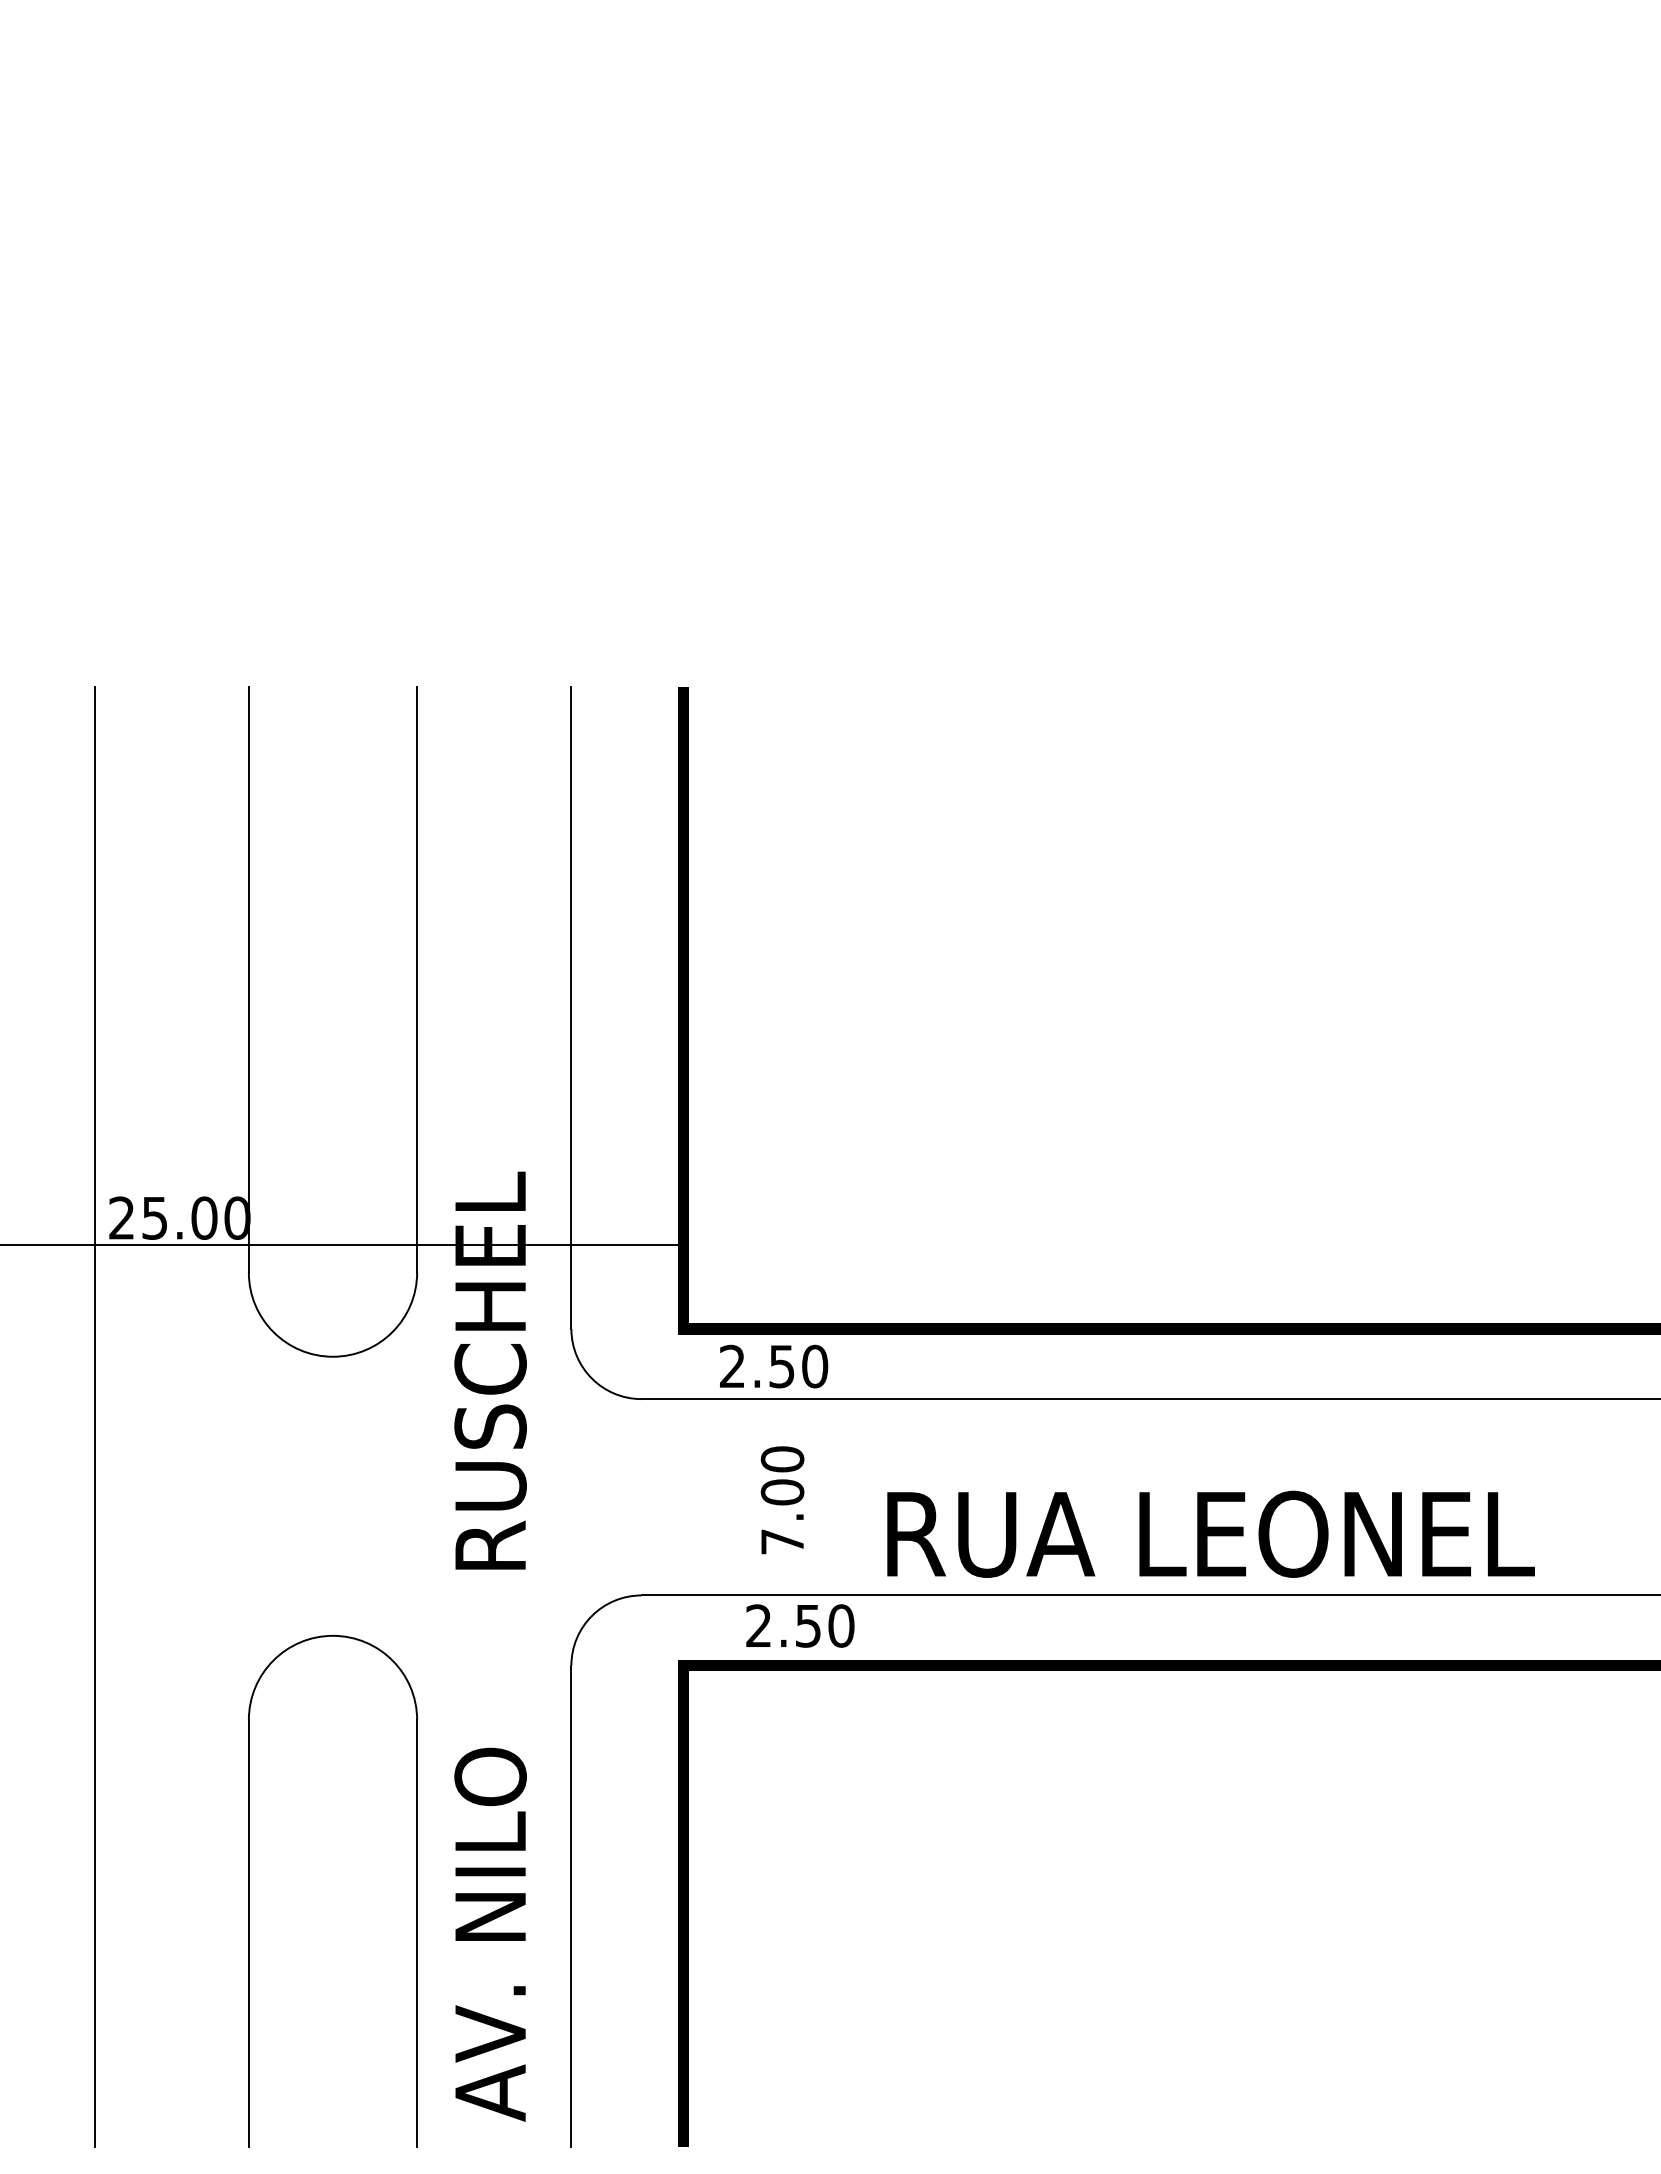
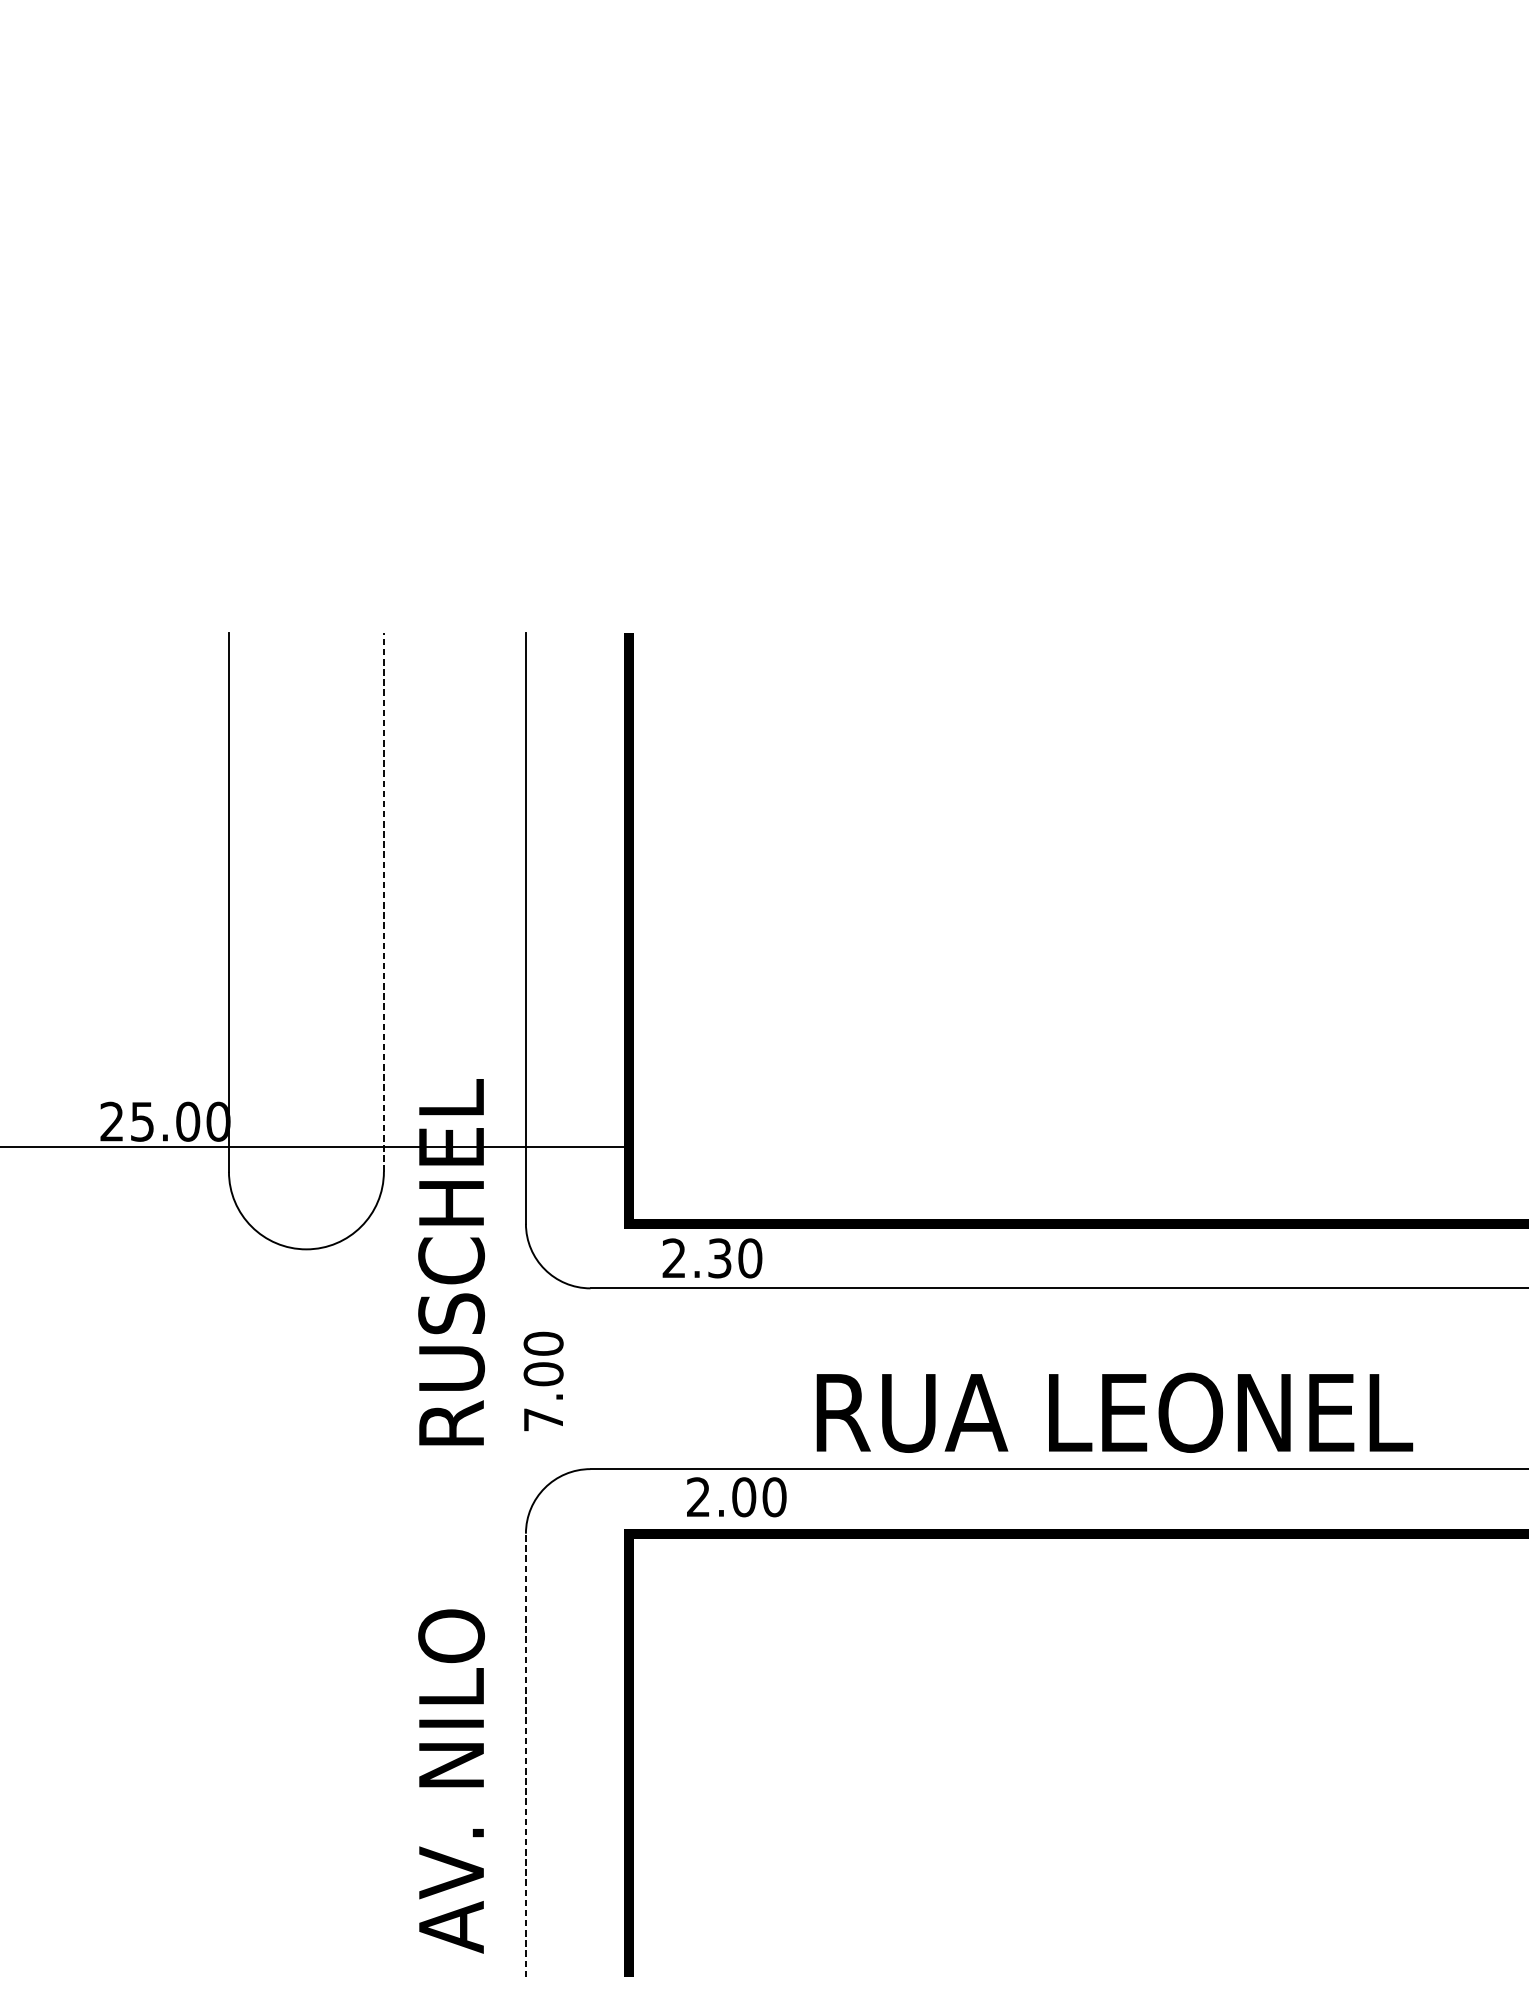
line: (417, 979) -> (384, 902), solid -> dashed
text: (782, 1365) -> (720, 1257), 2.50 -> 2.30
line: (94, 1417) -> (86, 1305), removed
text: (782, 1500) -> (543, 1381), moved
text: (808, 1625) -> (744, 1496), 2.50 -> 2.00
part: (249, 1891) -> (229, 1741), removed
line: (571, 1906) -> (526, 1755), solid -> dashed

